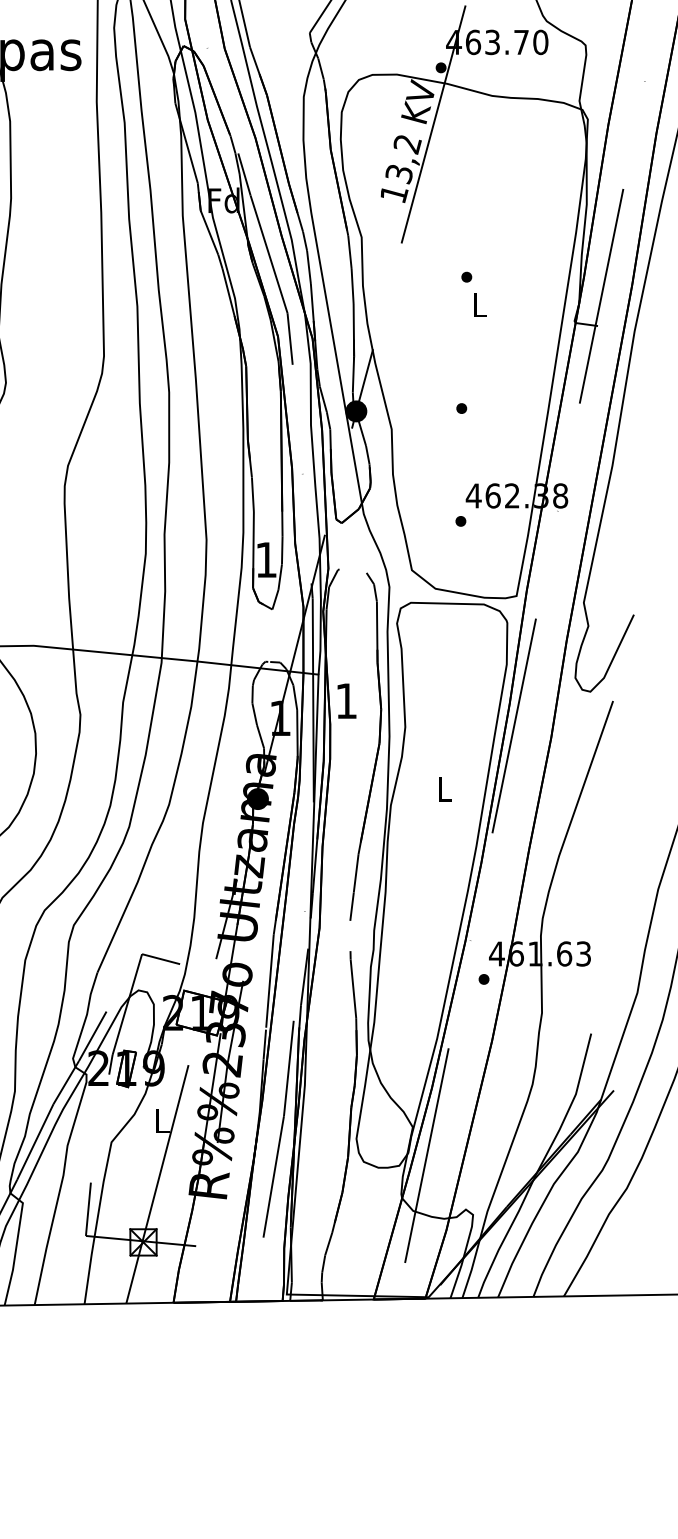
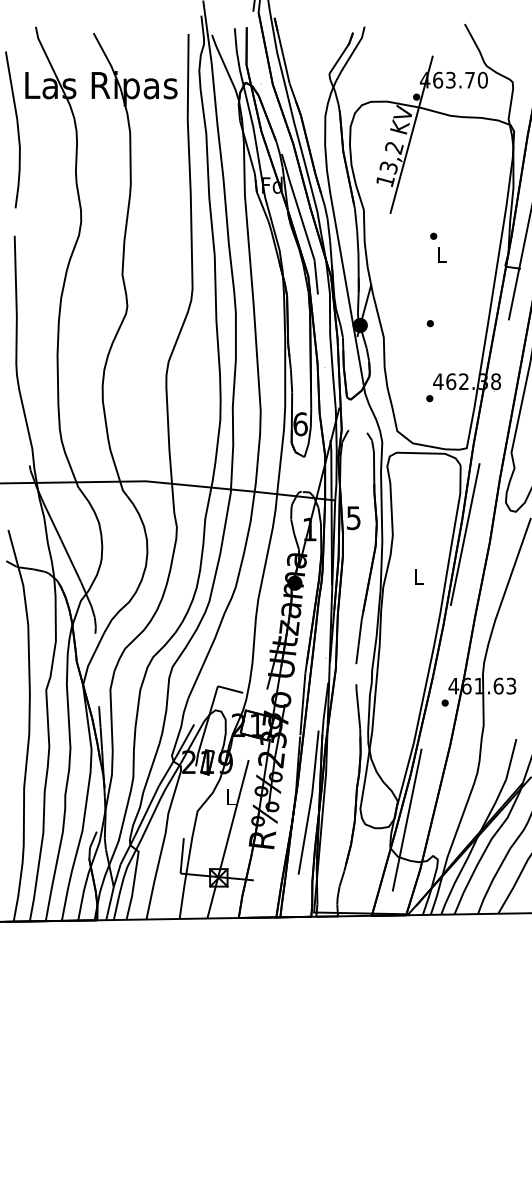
text: (266, 560) -> (300, 424), 1 -> 6
text: (346, 701) -> (353, 518), 1 -> 5

